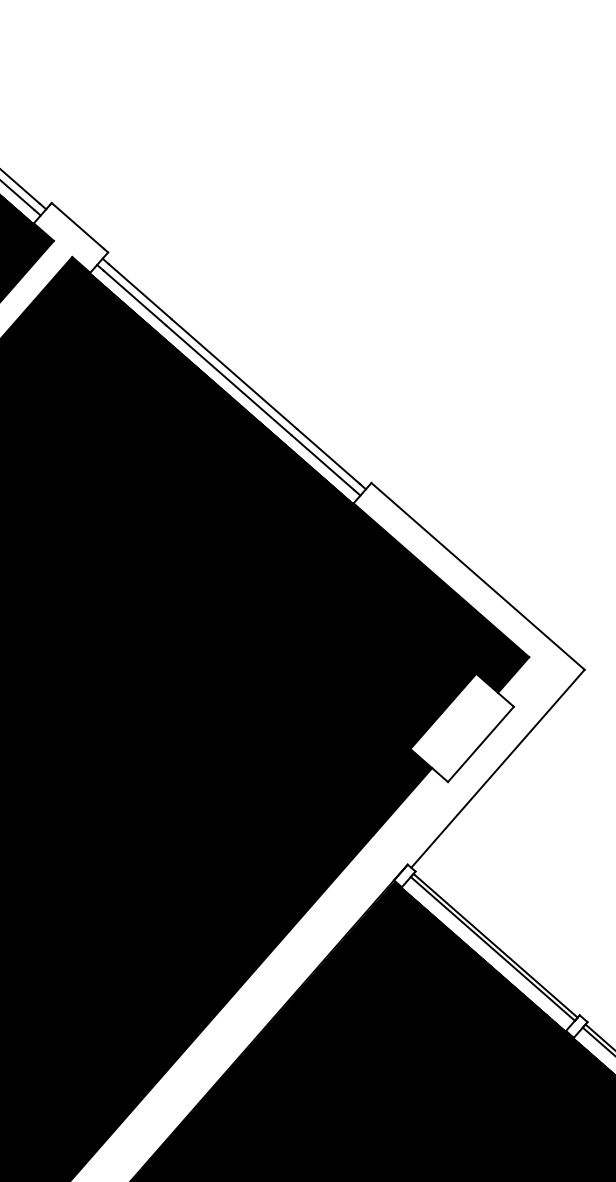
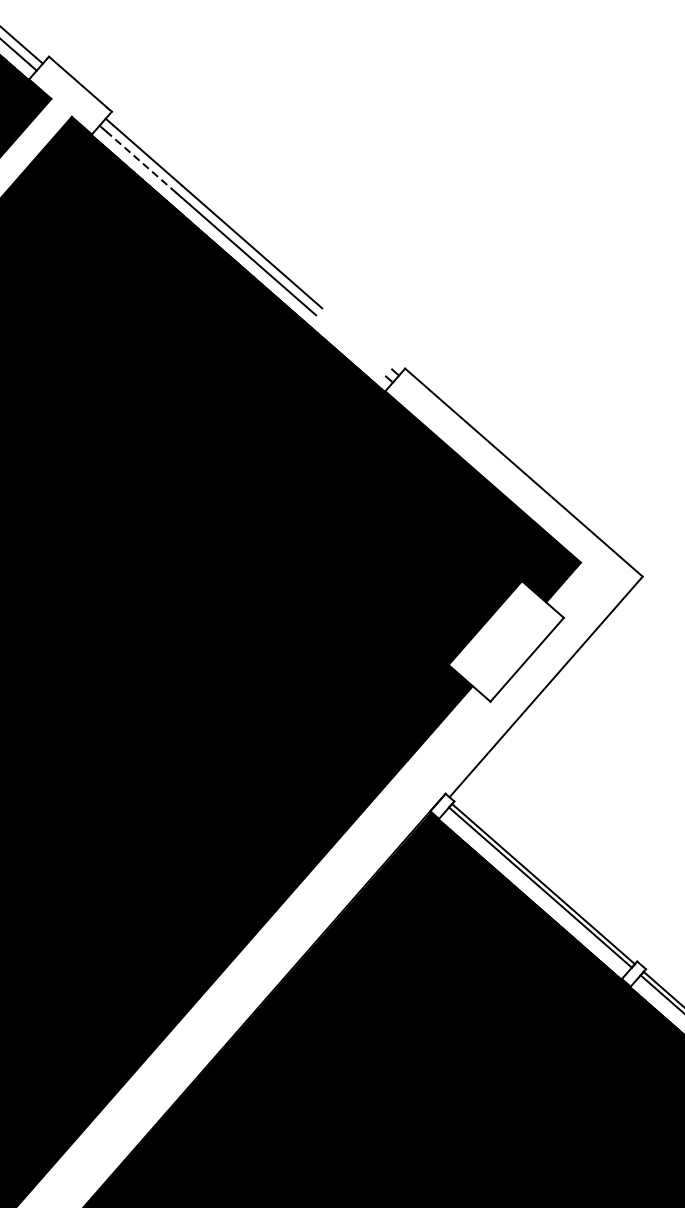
line: (134, 297) -> (141, 161), solid -> dashed
line: (327, 455) -> (356, 337), removed
line: (322, 462) -> (350, 345), removed

